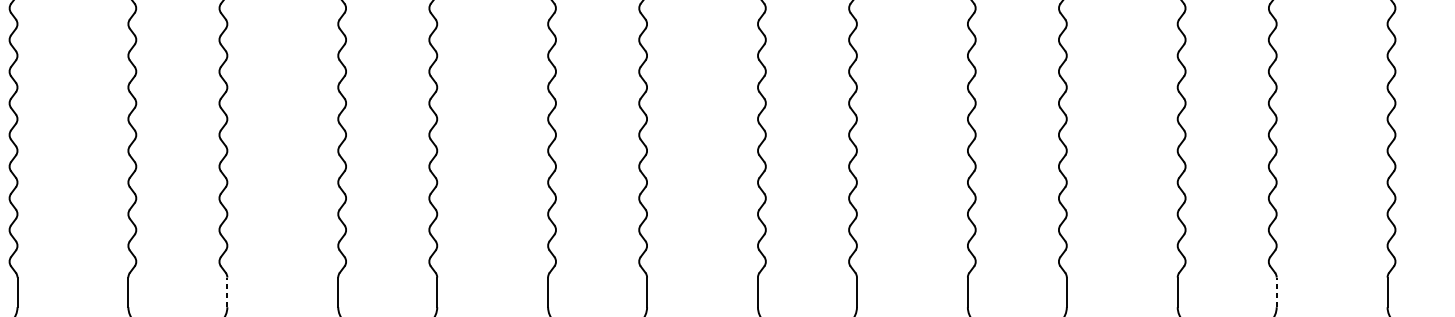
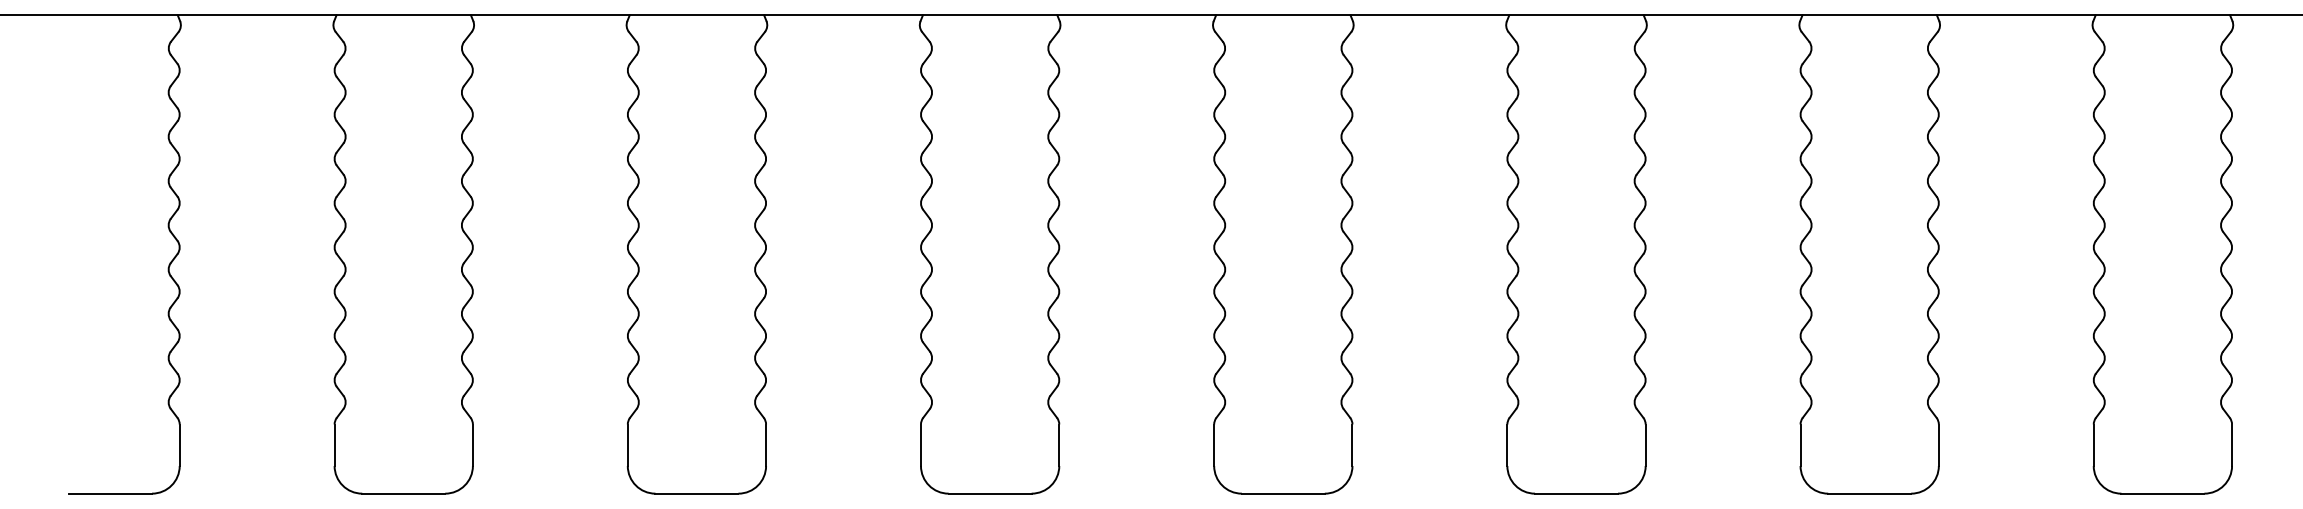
line: (227, 292) -> (472, 445), dashed -> solid
line: (1276, 292) -> (1938, 445), dashed -> solid

